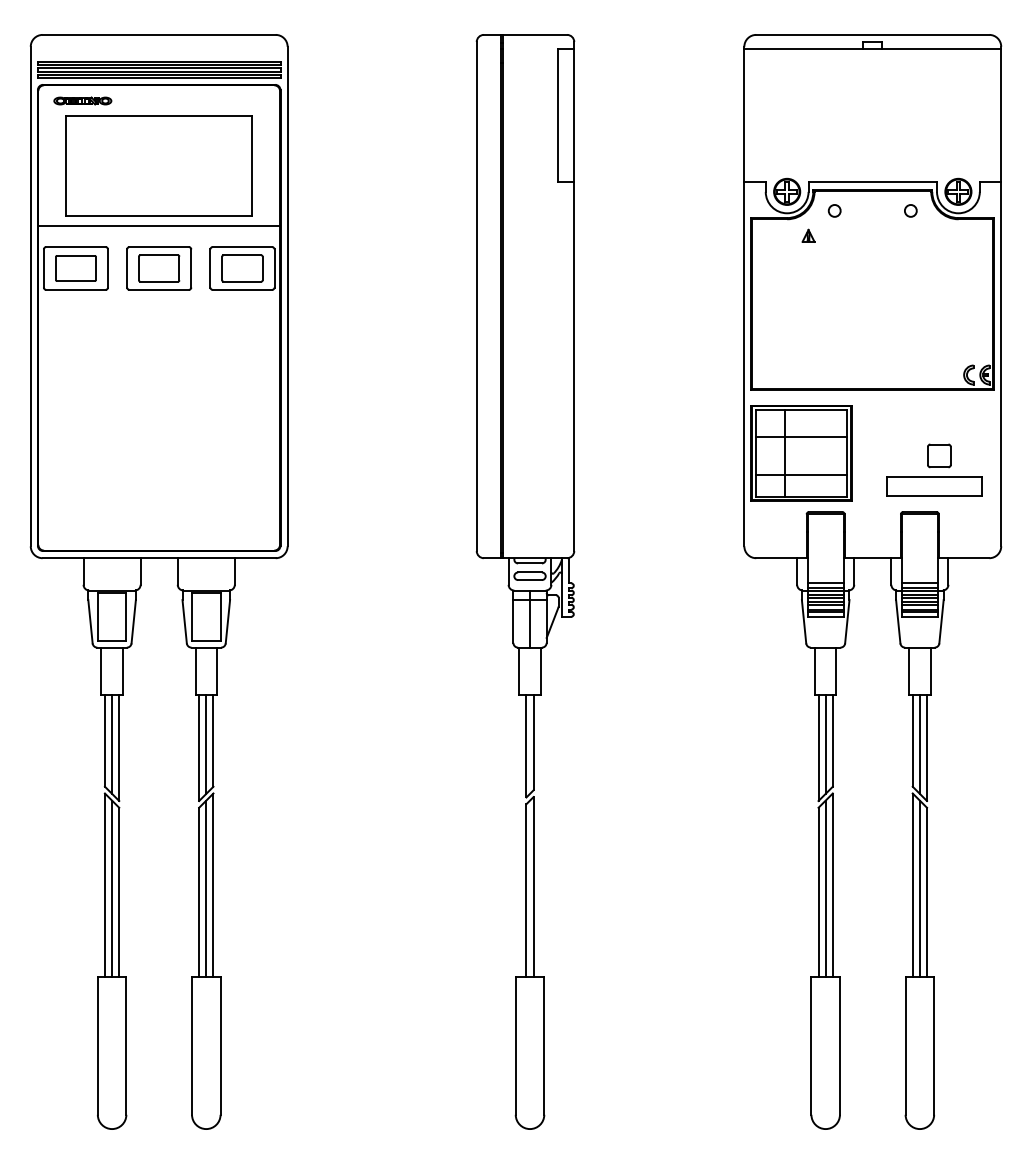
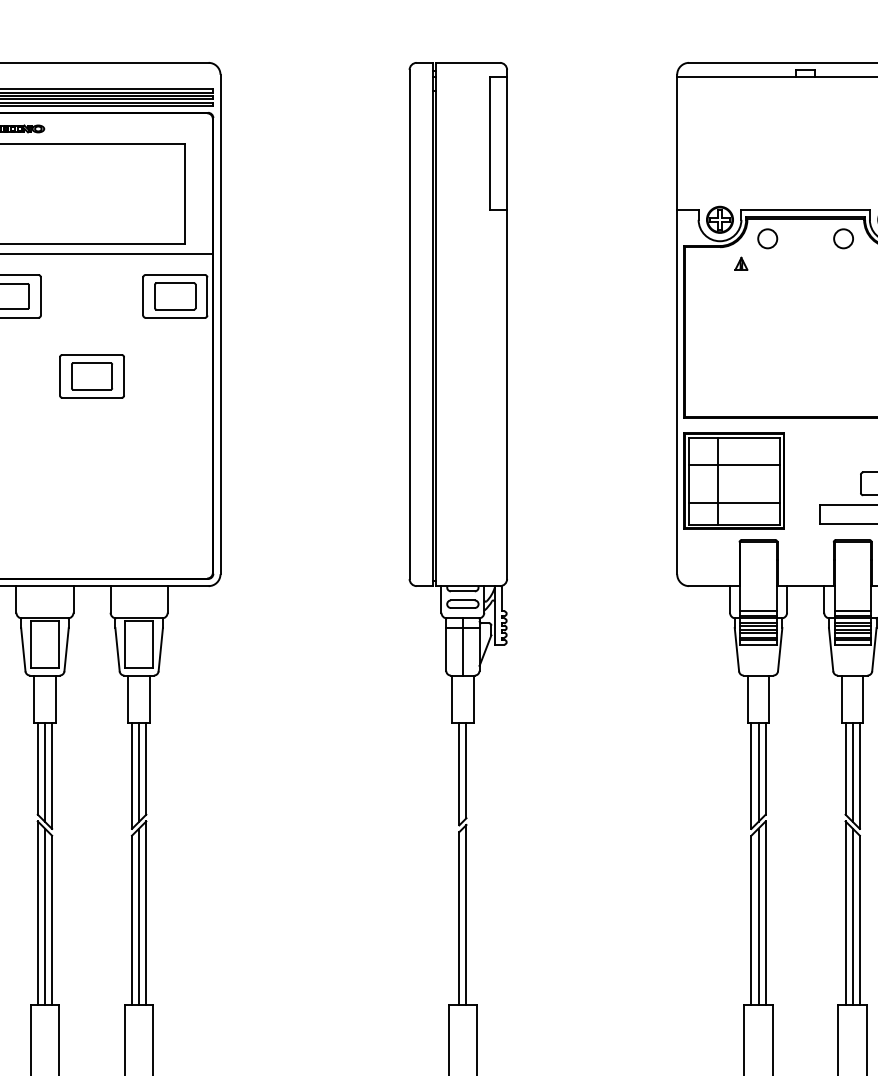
circle: (834, 210) -> (767, 238), size x1.6
circle: (910, 210) -> (843, 238), size x1.6
part: (159, 268) -> (92, 376), moved

